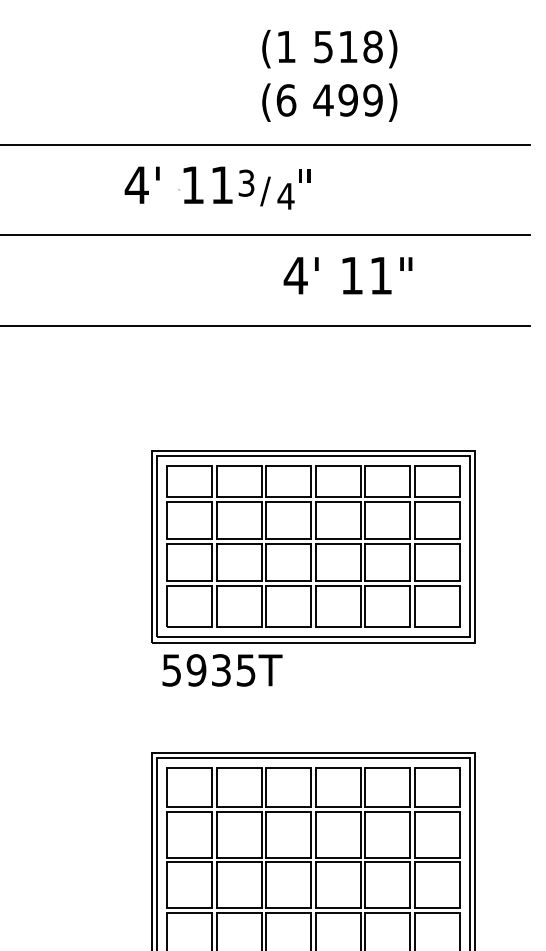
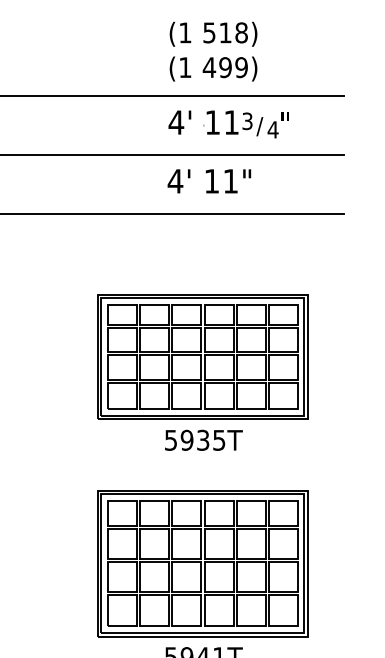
text: (286, 100) -> (185, 67), (6 -> (1
part: (217, 188) -> (228, 124), moved
text: (348, 275) -> (209, 181), moved
text: (221, 669) -> (203, 439), moved

